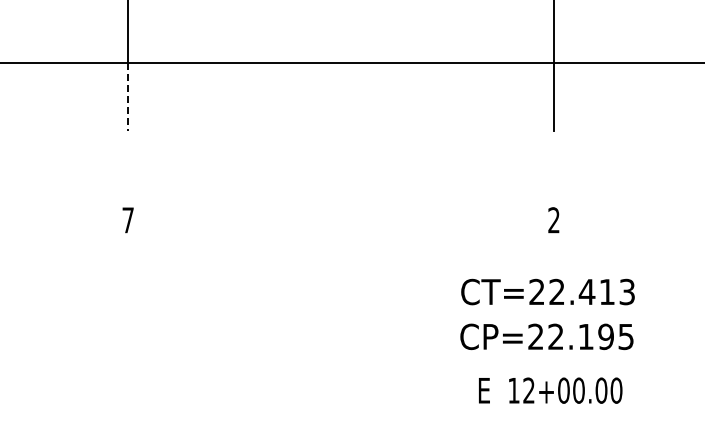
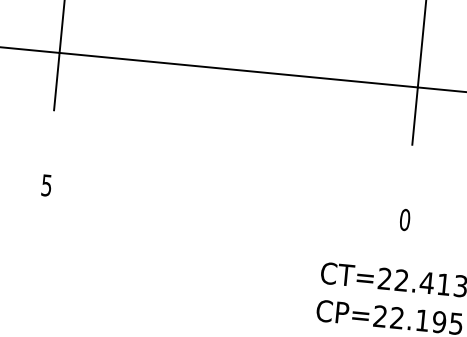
line: (128, 97) -> (57, 82), dashed -> solid
text: (127, 220) -> (46, 185), 7 -> 5
text: (553, 220) -> (404, 220), 2 -> 0

